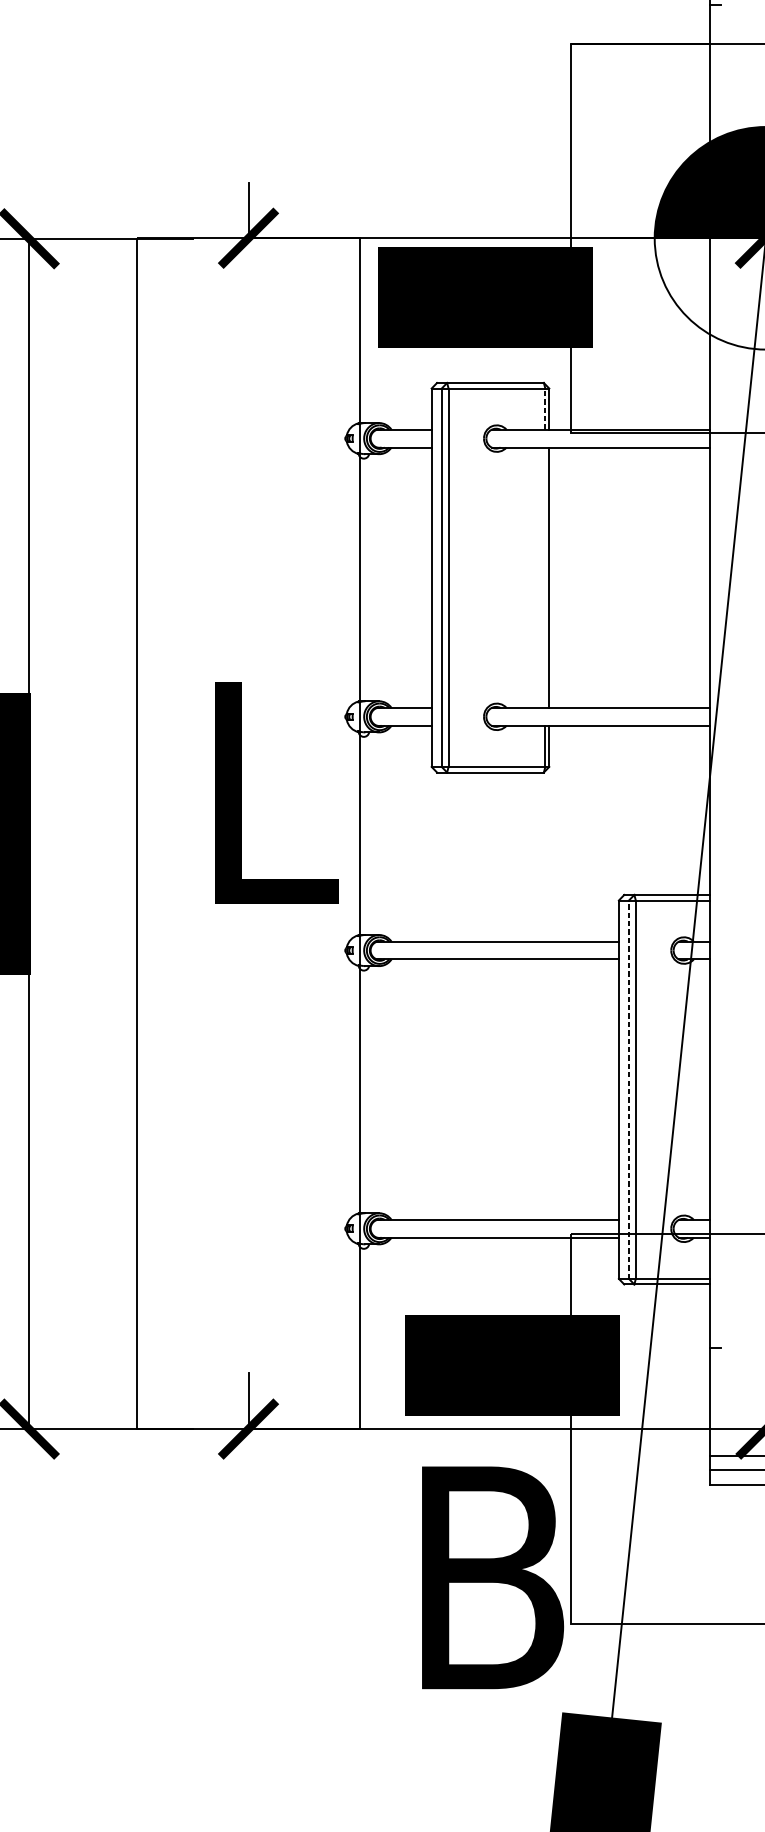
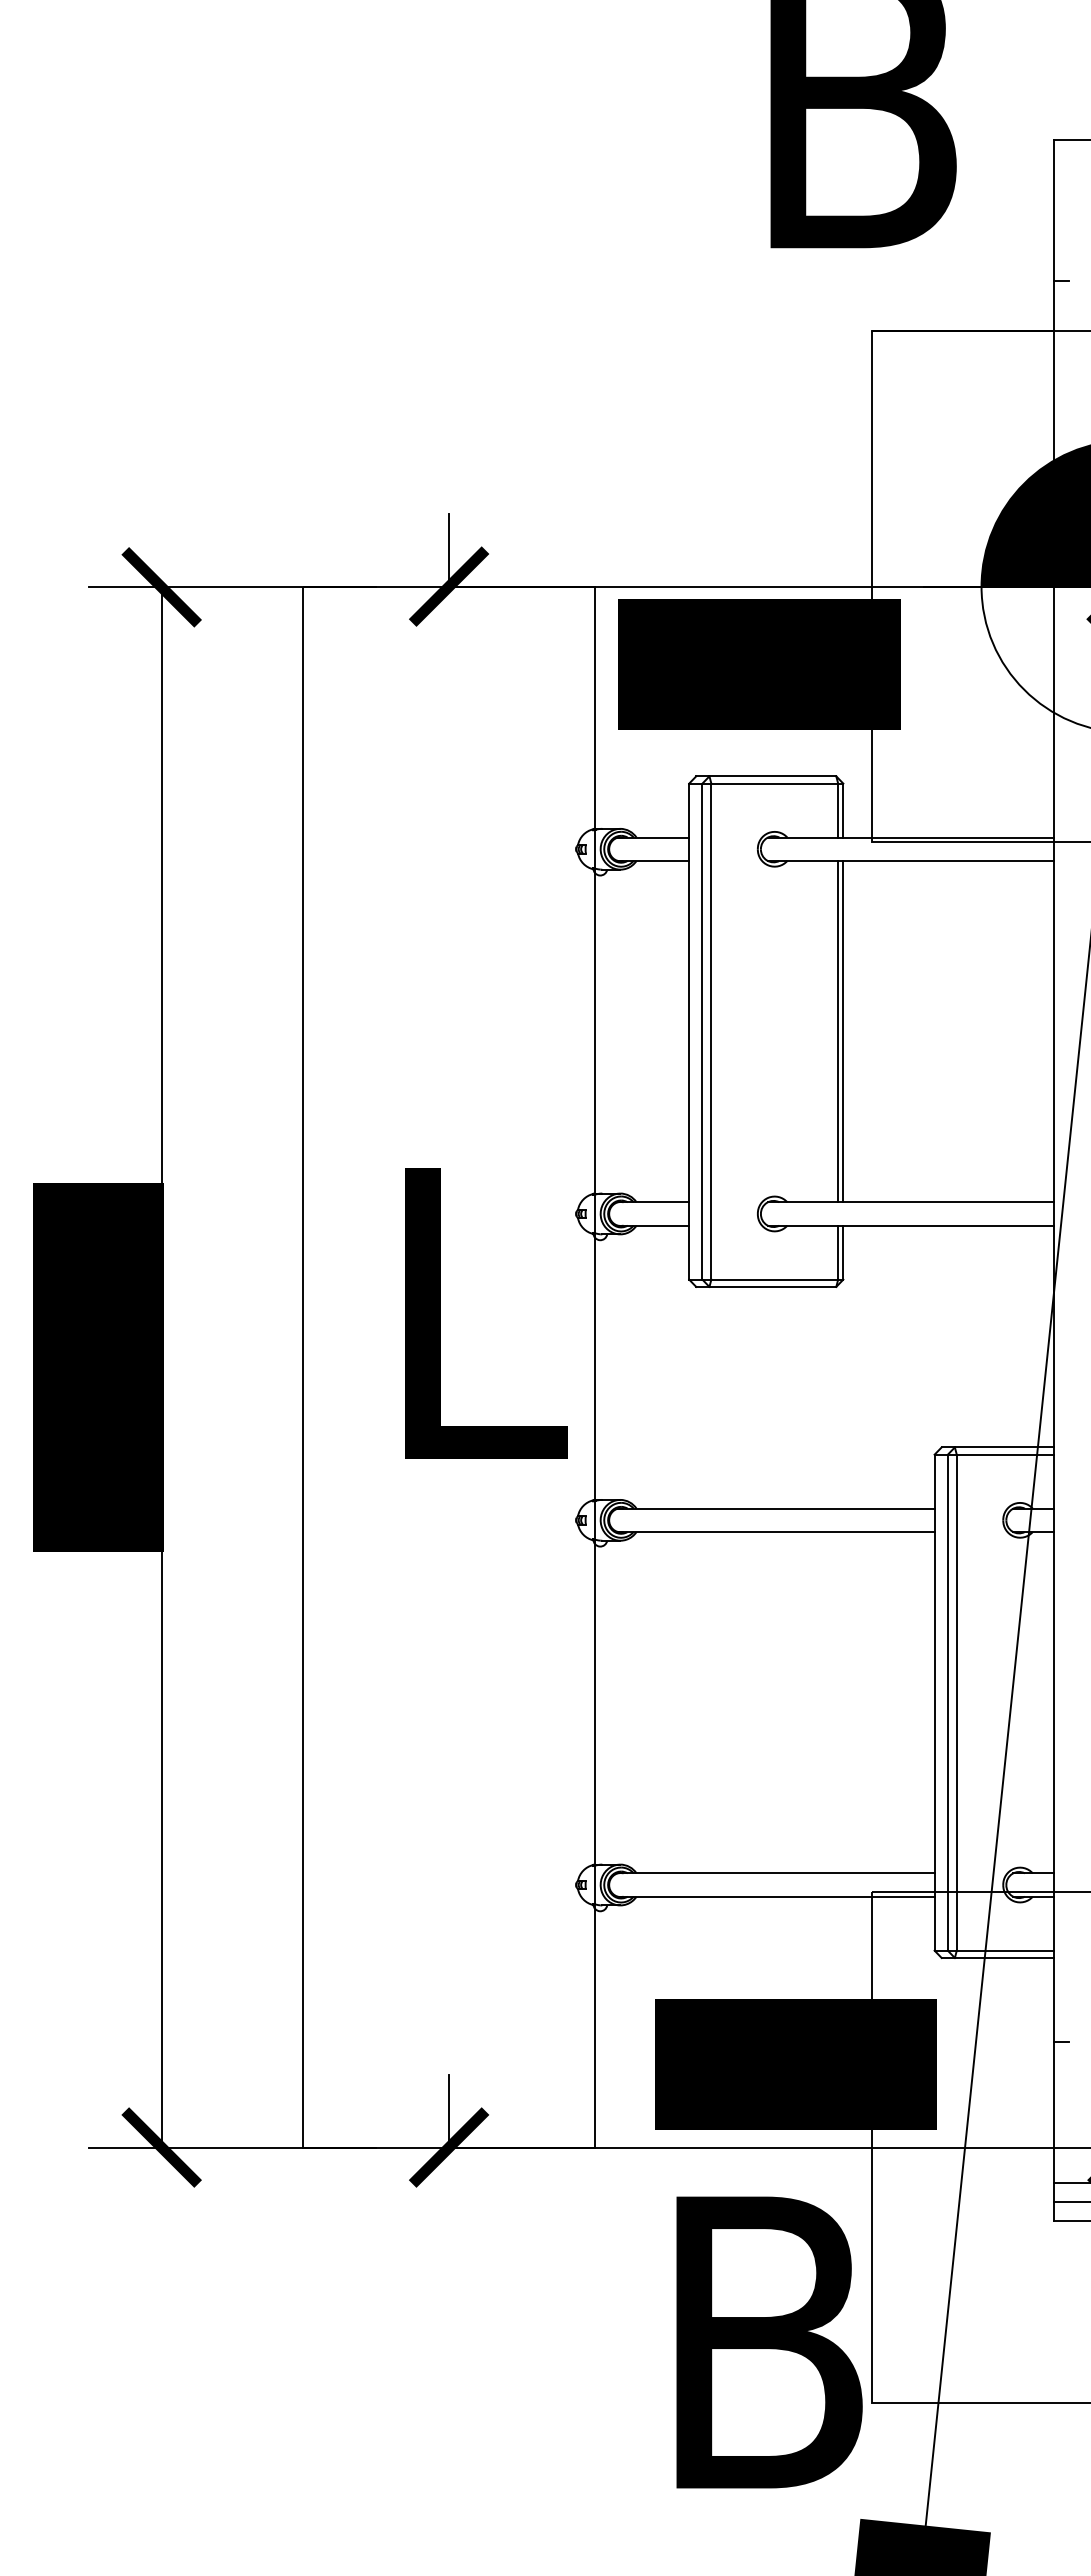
line: (545, 409) -> (838, 810), dashed -> solid
line: (545, 577) -> (838, 1031), added
line: (628, 1089) -> (947, 1702), dashed -> solid

